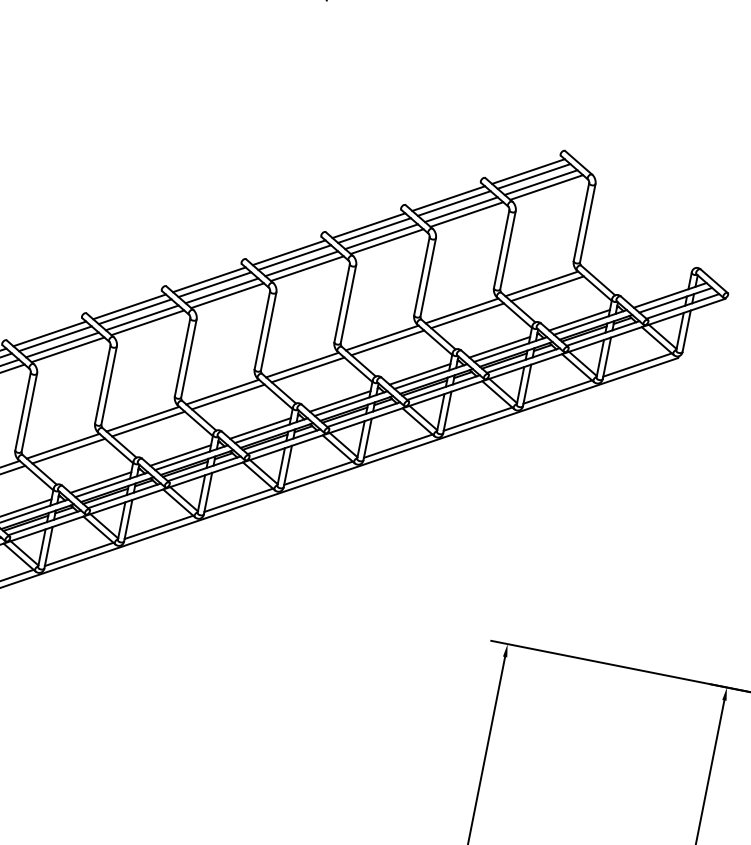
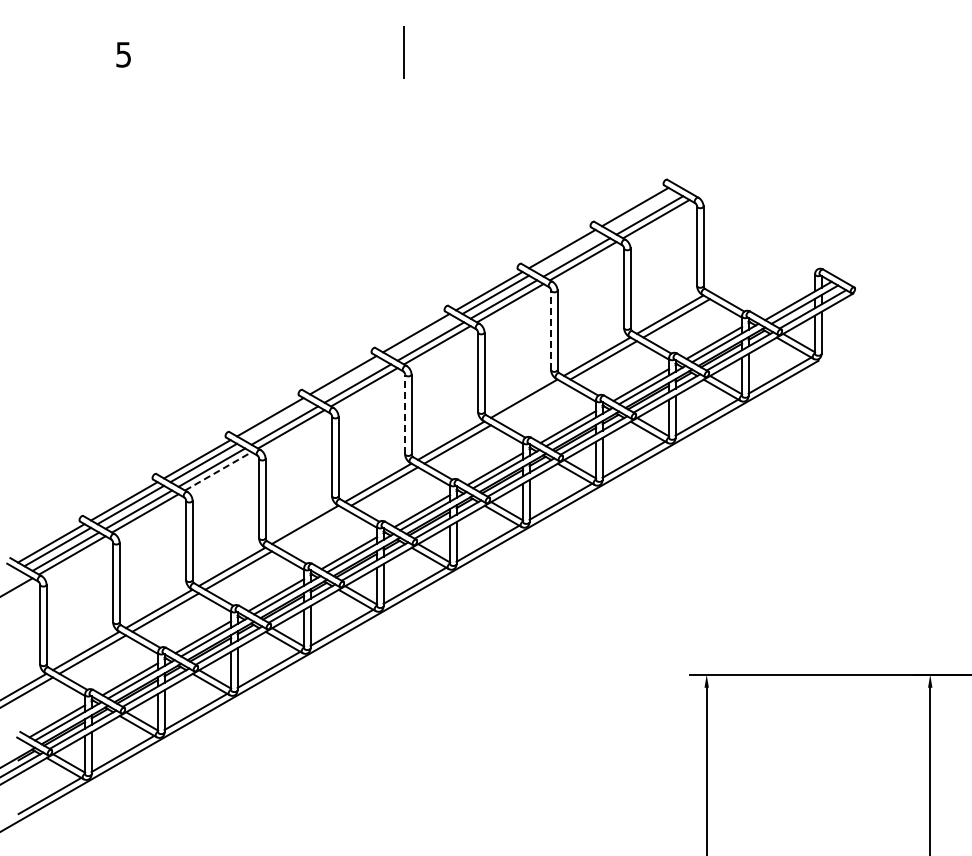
line: (533, 176) -> (641, 210), removed
line: (454, 203) -> (568, 252), removed
line: (294, 257) -> (422, 336), removed
line: (422, 276) -> (551, 330), solid -> dashed
line: (214, 284) -> (349, 378), removed
line: (135, 311) -> (276, 420), removed
line: (262, 330) -> (405, 414), solid -> dashed
line: (387, 342) -> (530, 402), removed
line: (68, 350) -> (218, 471), solid -> dashed
line: (148, 423) -> (311, 528), removed

